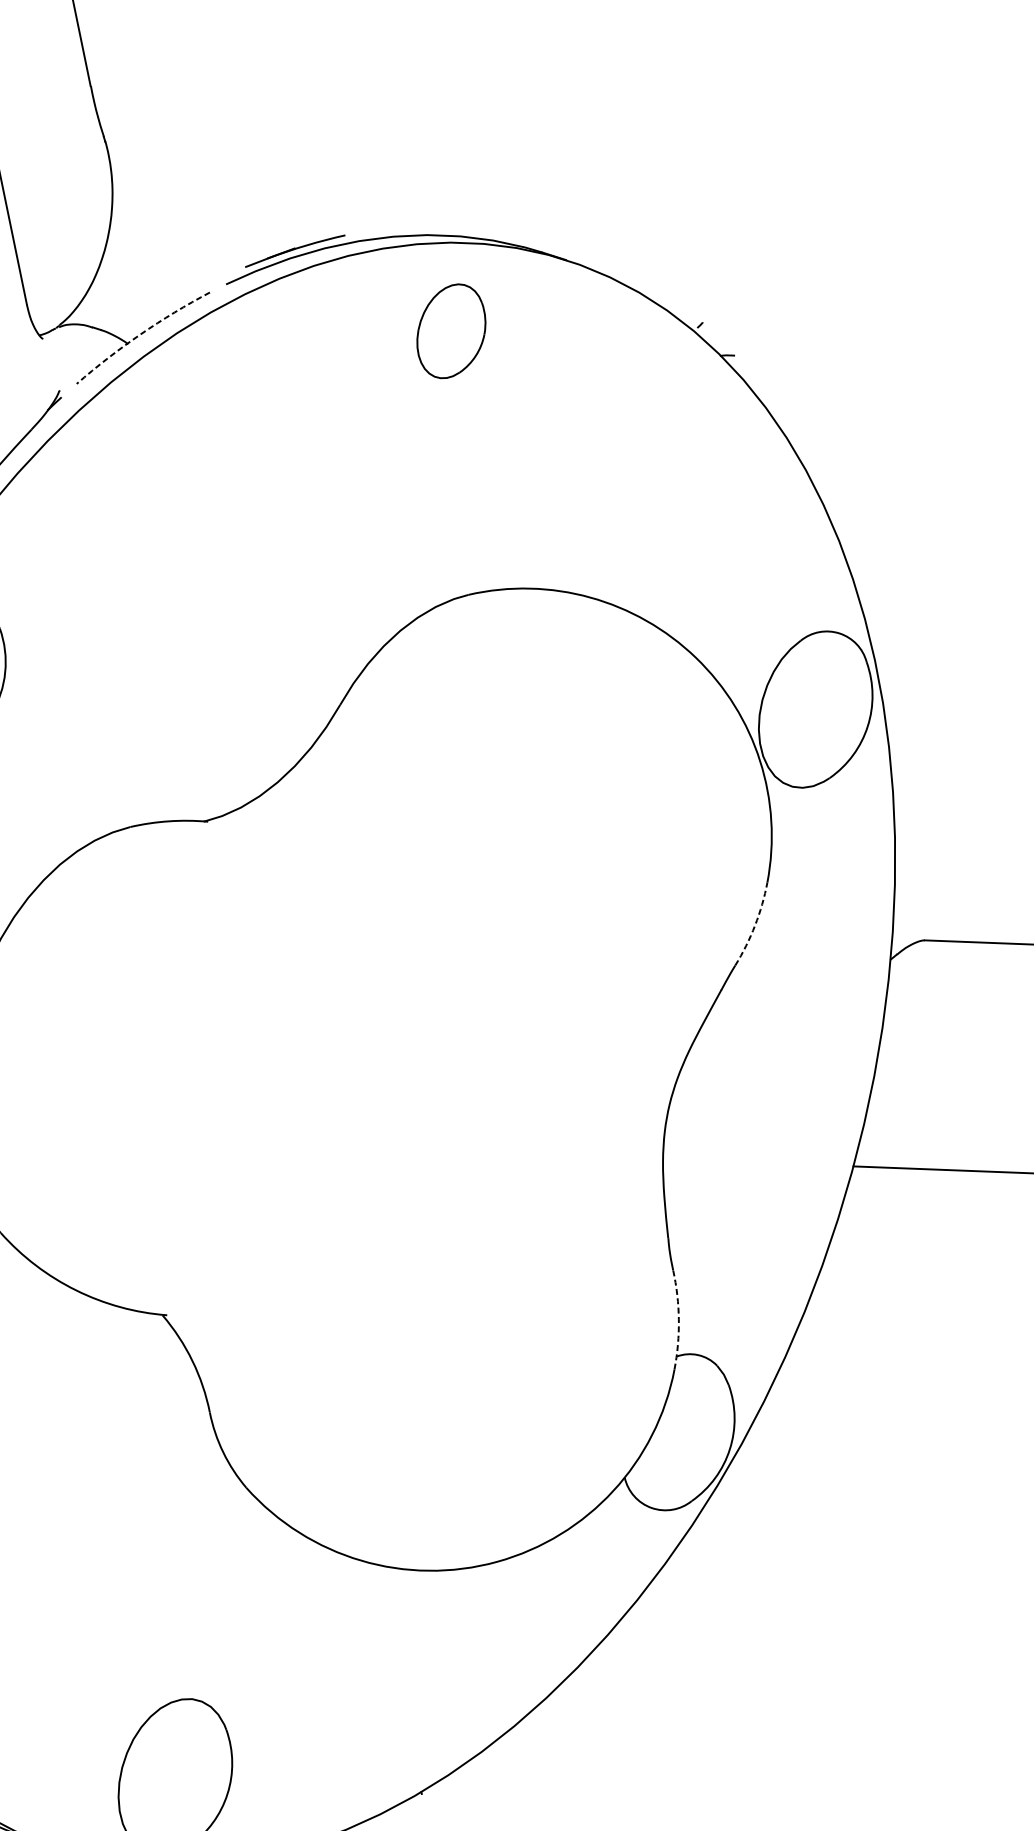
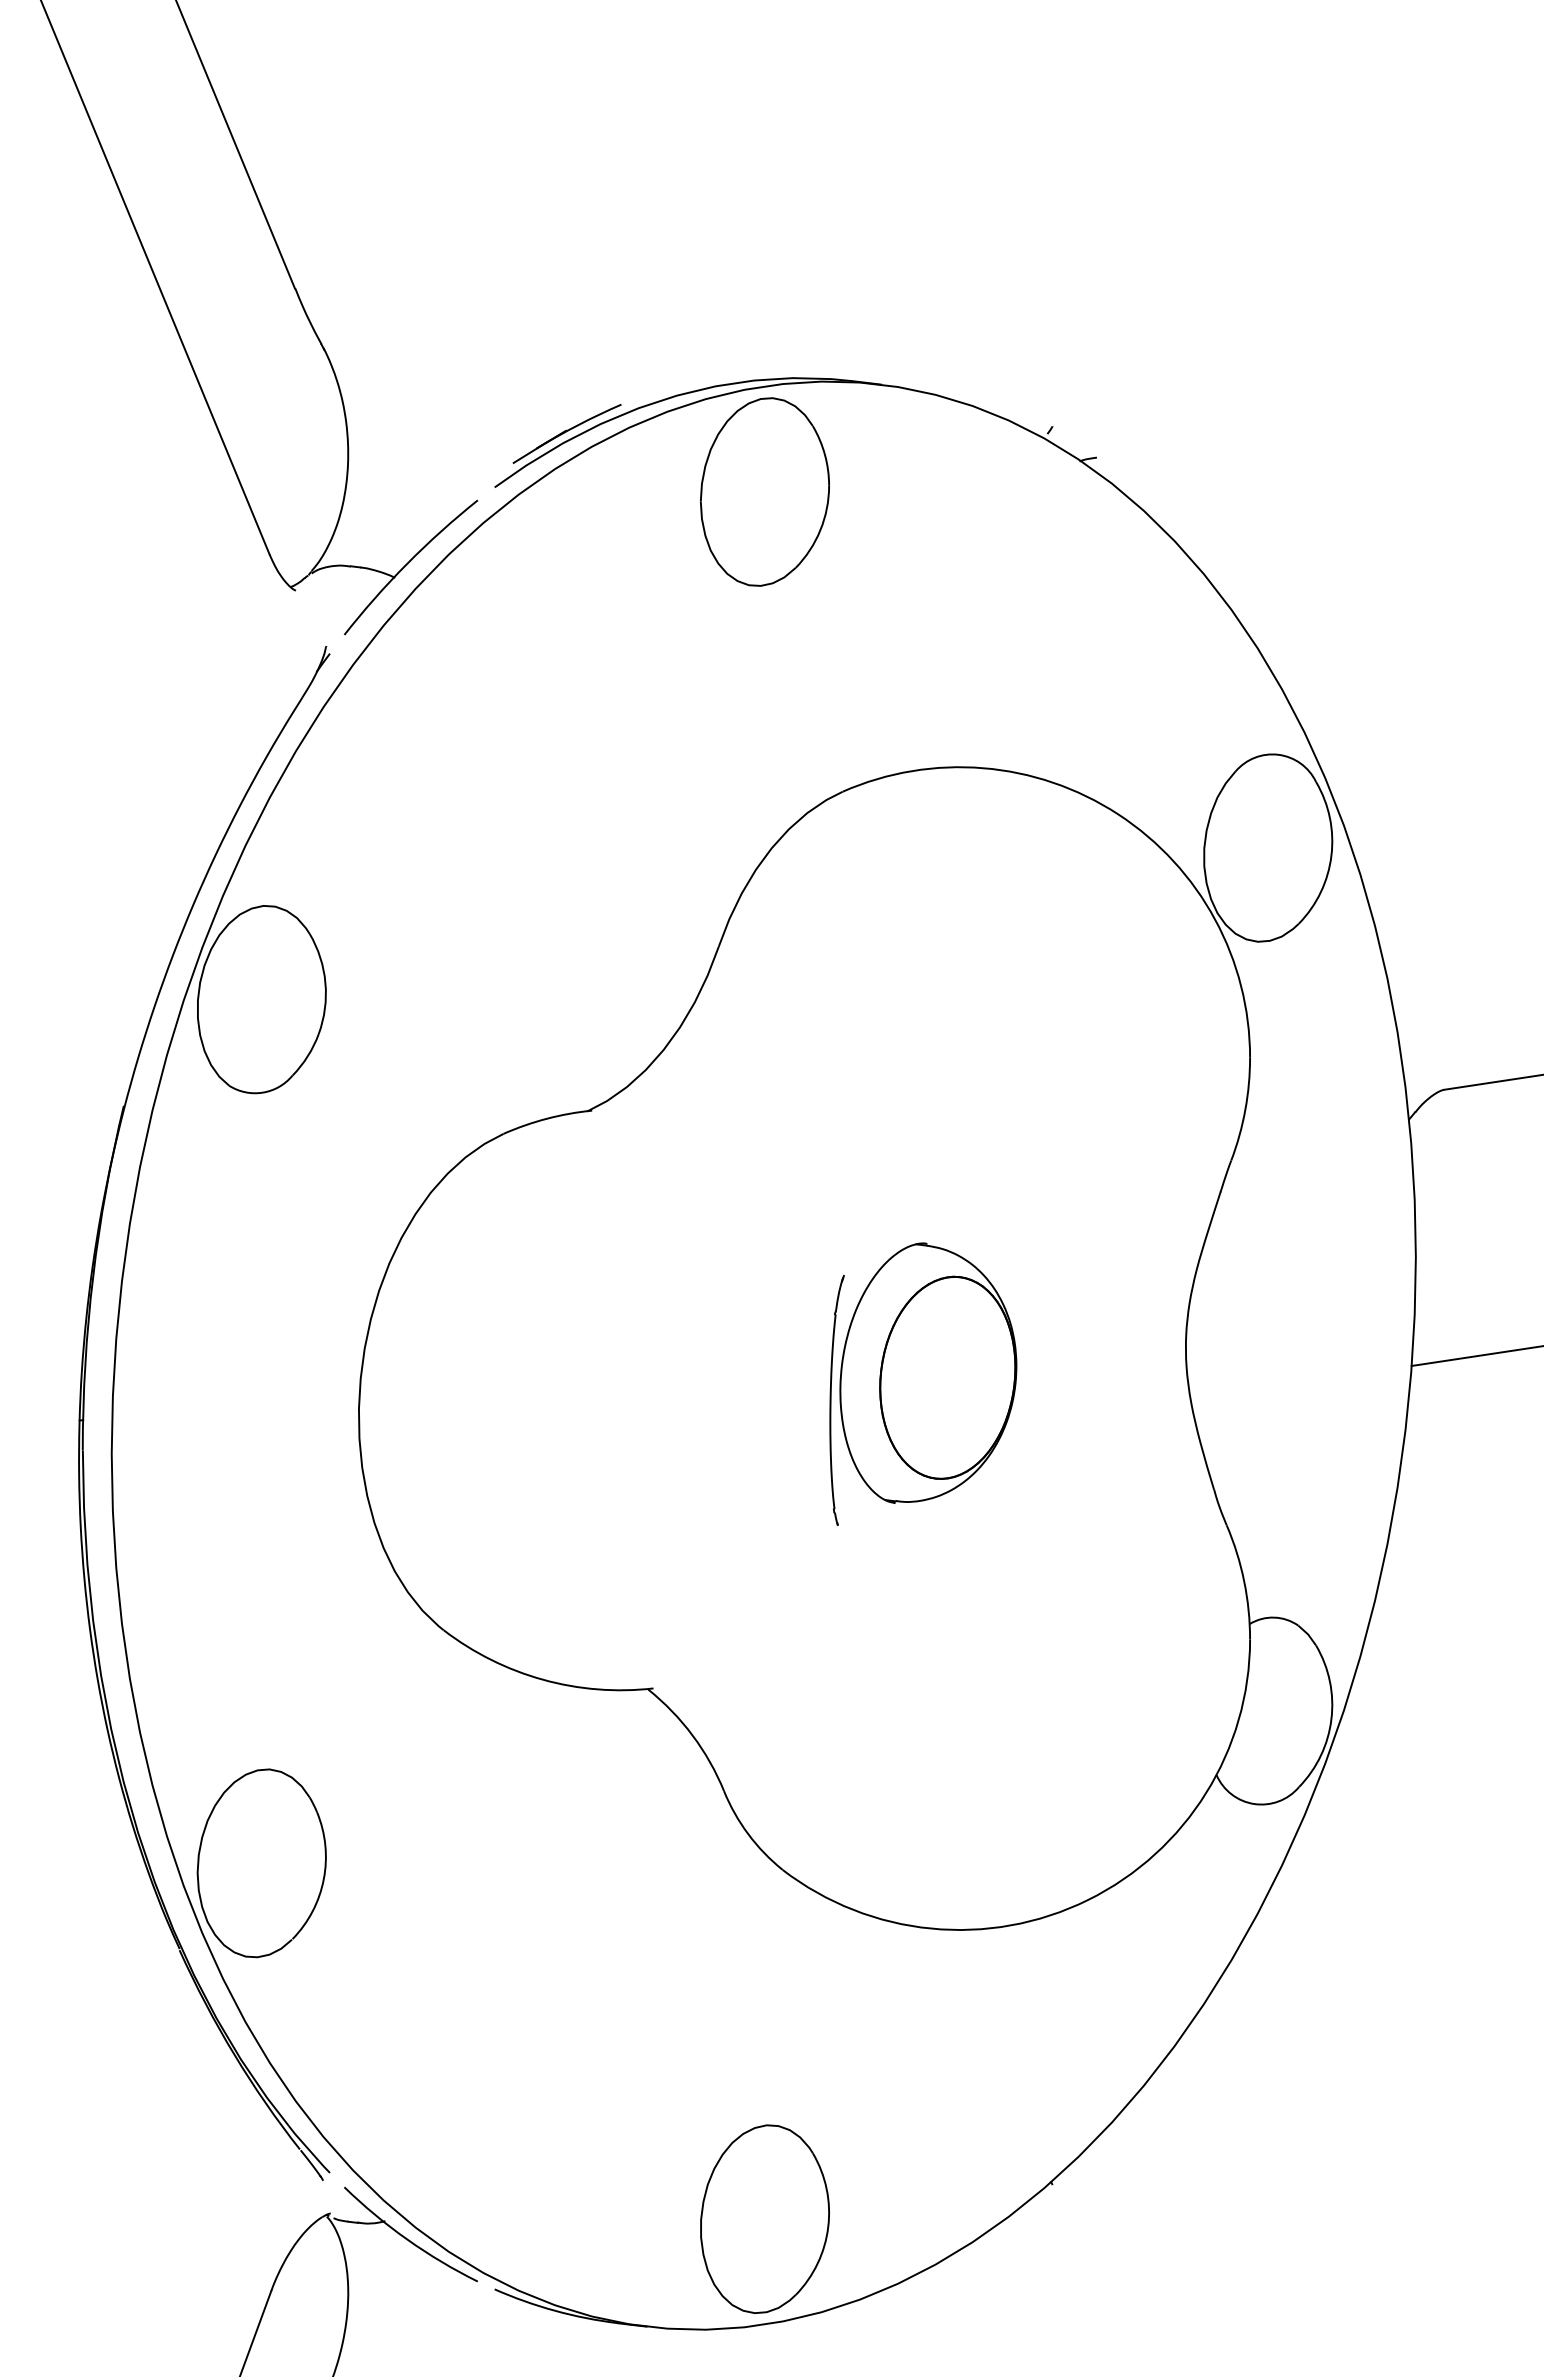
part: (451, 330) -> (764, 491), size x1.67
arc: (140, 334) -> (407, 563), dashed -> solid
arc: (755, 925) -> (1245, 1109), dashed -> solid
part: (441, 1103) -> (923, 1383), added
arc: (679, 1320) -> (1244, 1581), dashed -> solid

